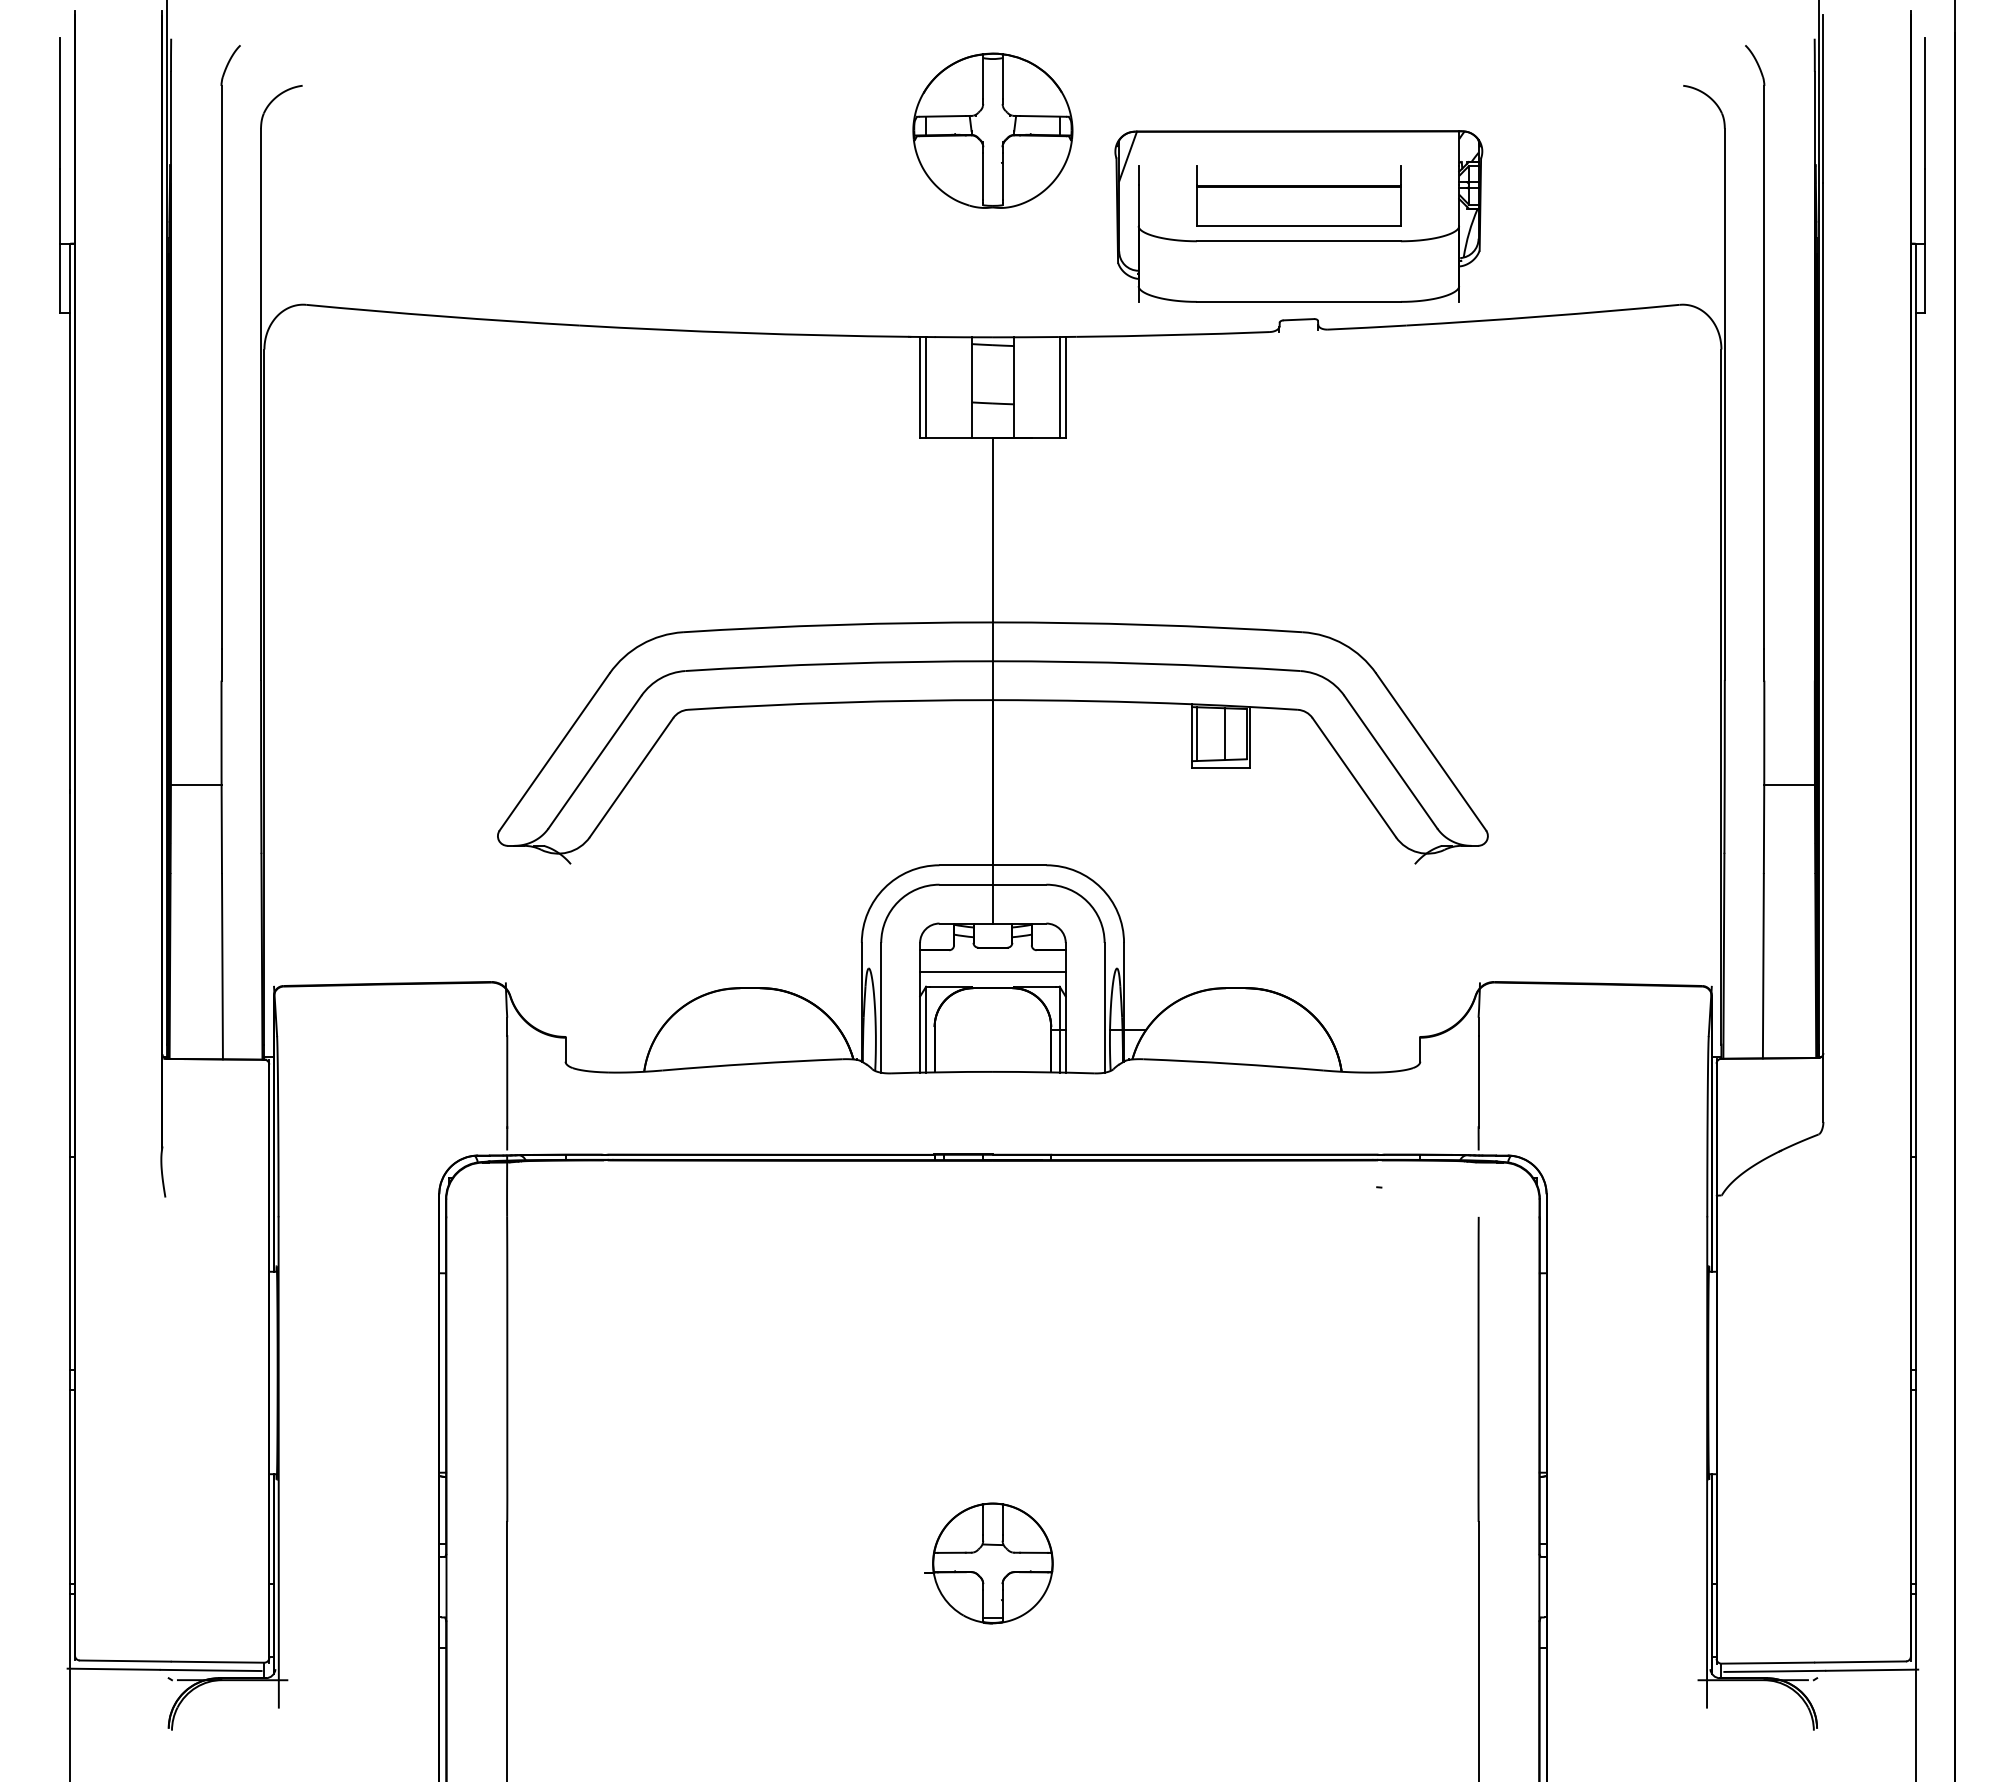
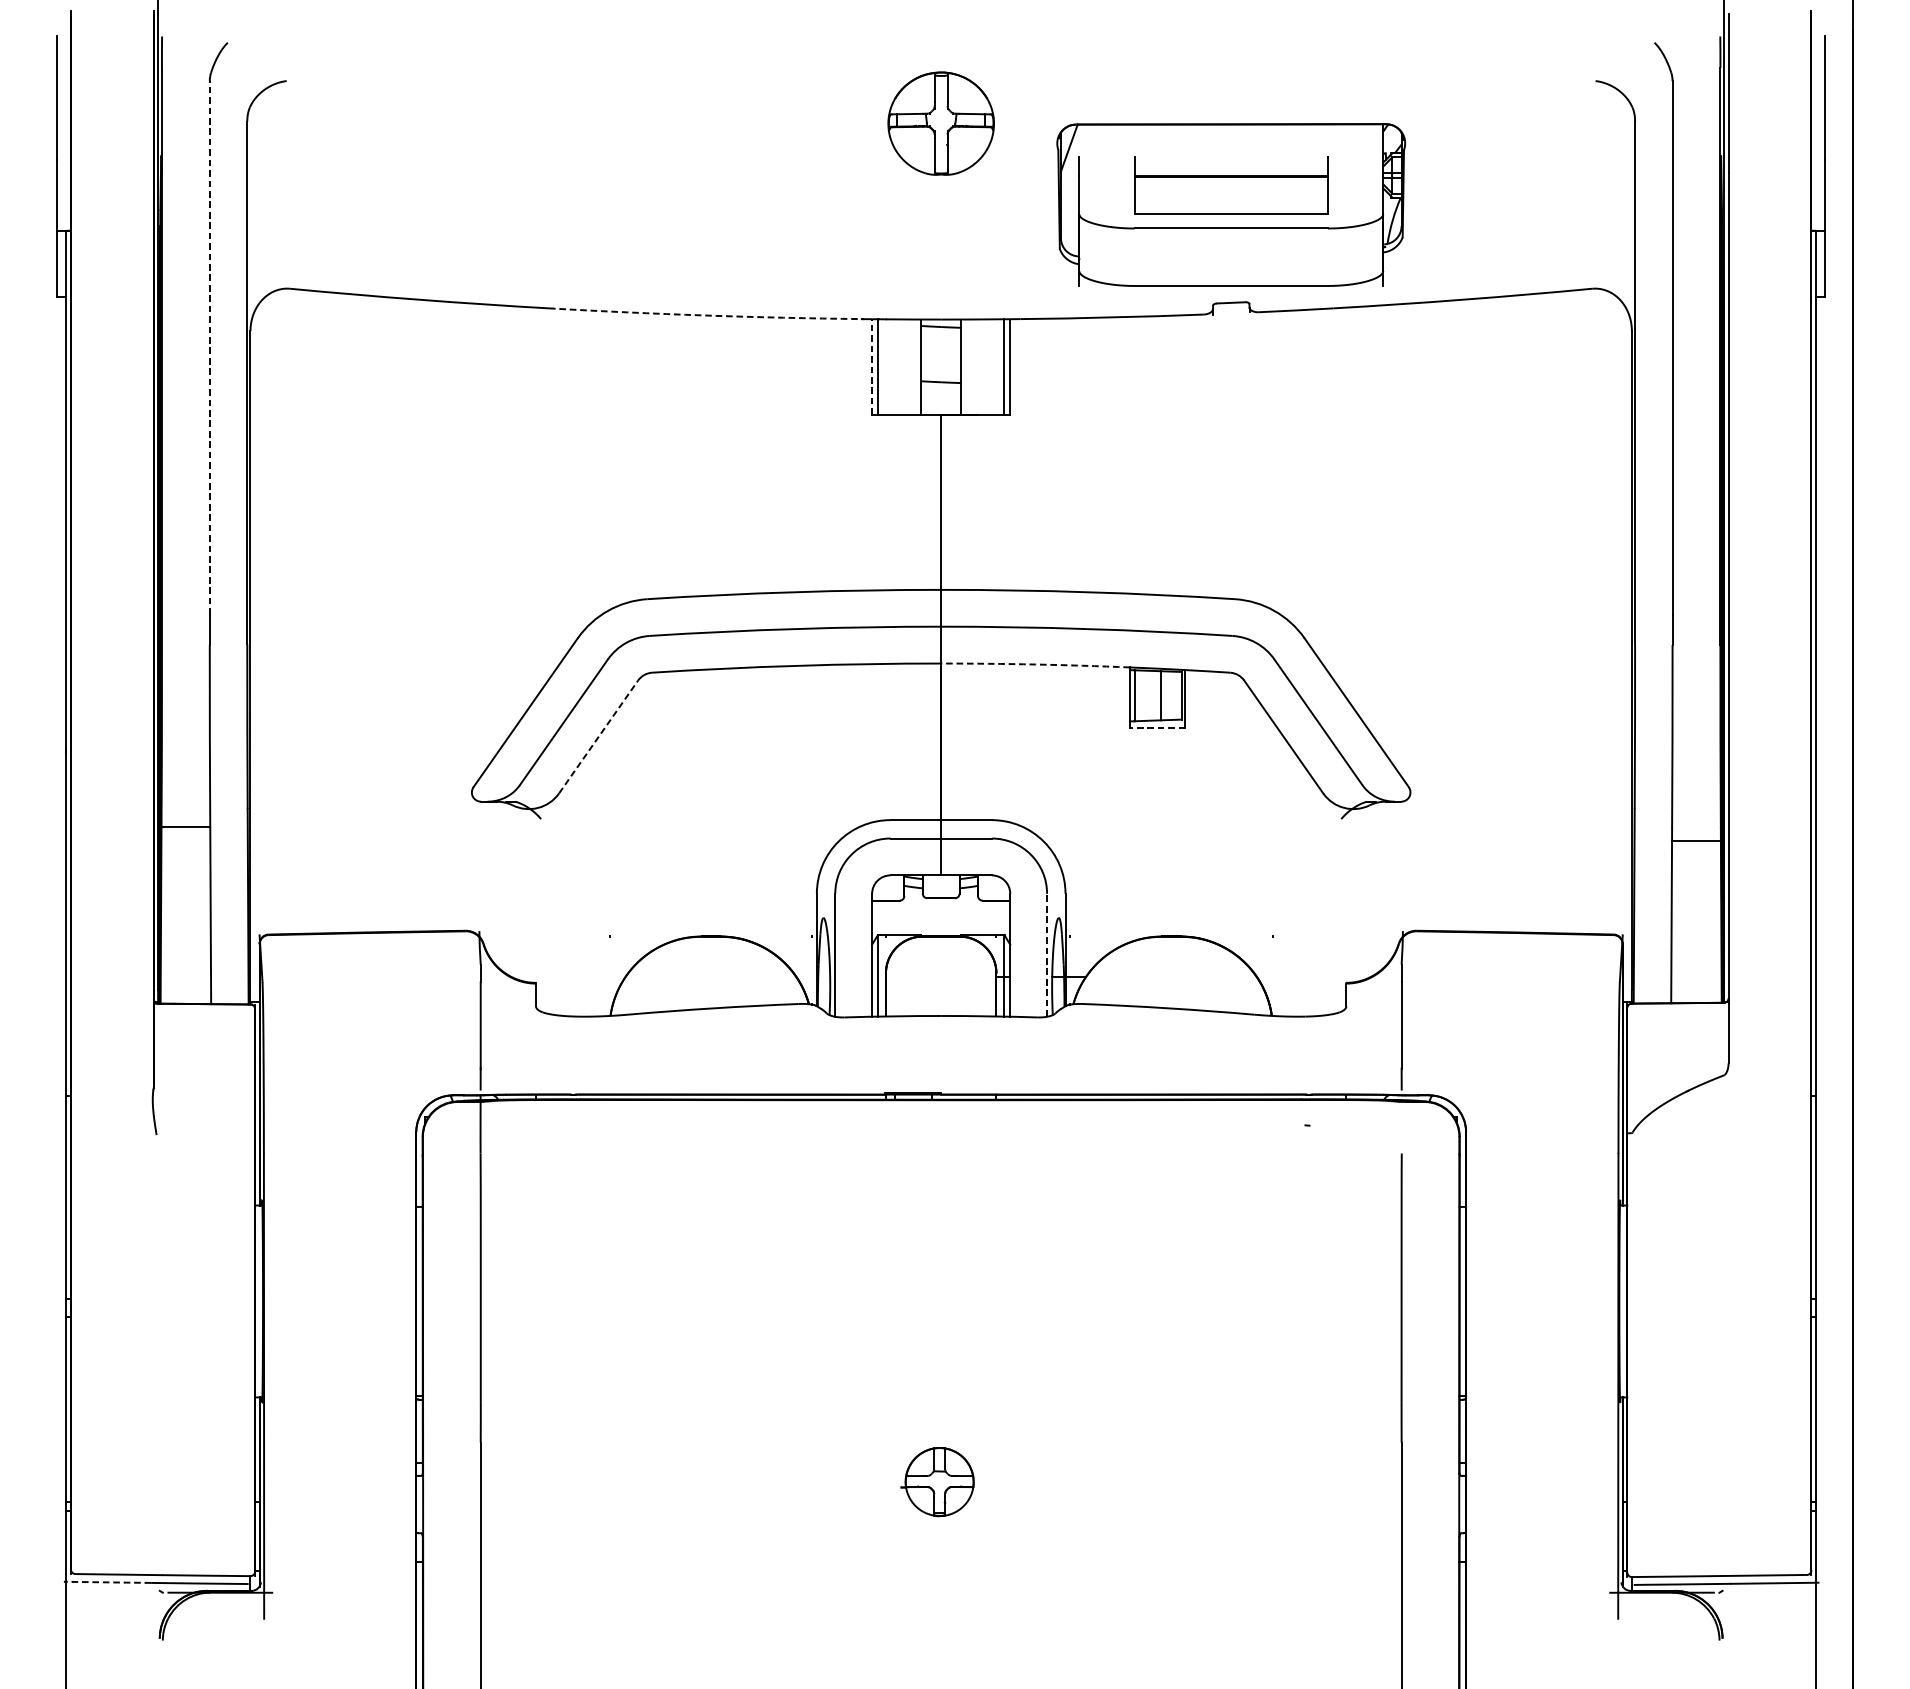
part: (992, 130) -> (940, 123), size x0.7
arc: (744, 333) -> (705, 315), solid -> dashed
line: (221, 366) -> (209, 347), solid -> dashed
line: (920, 387) -> (872, 367), solid -> dashed
arc: (1092, 701) -> (1035, 664), solid -> dashed
line: (1220, 768) -> (1156, 728), solid -> dashed
line: (631, 777) -> (598, 736), solid -> dashed
line: (196, 784) -> (186, 826), moved
line: (1789, 784) -> (1696, 841), moved
line: (992, 972) -> (940, 921), removed
line: (1104, 1007) -> (1046, 954), solid -> dashed
part: (988, 1563) -> (936, 1482), size x0.6
line: (113, 1669) -> (107, 1582), solid -> dashed

